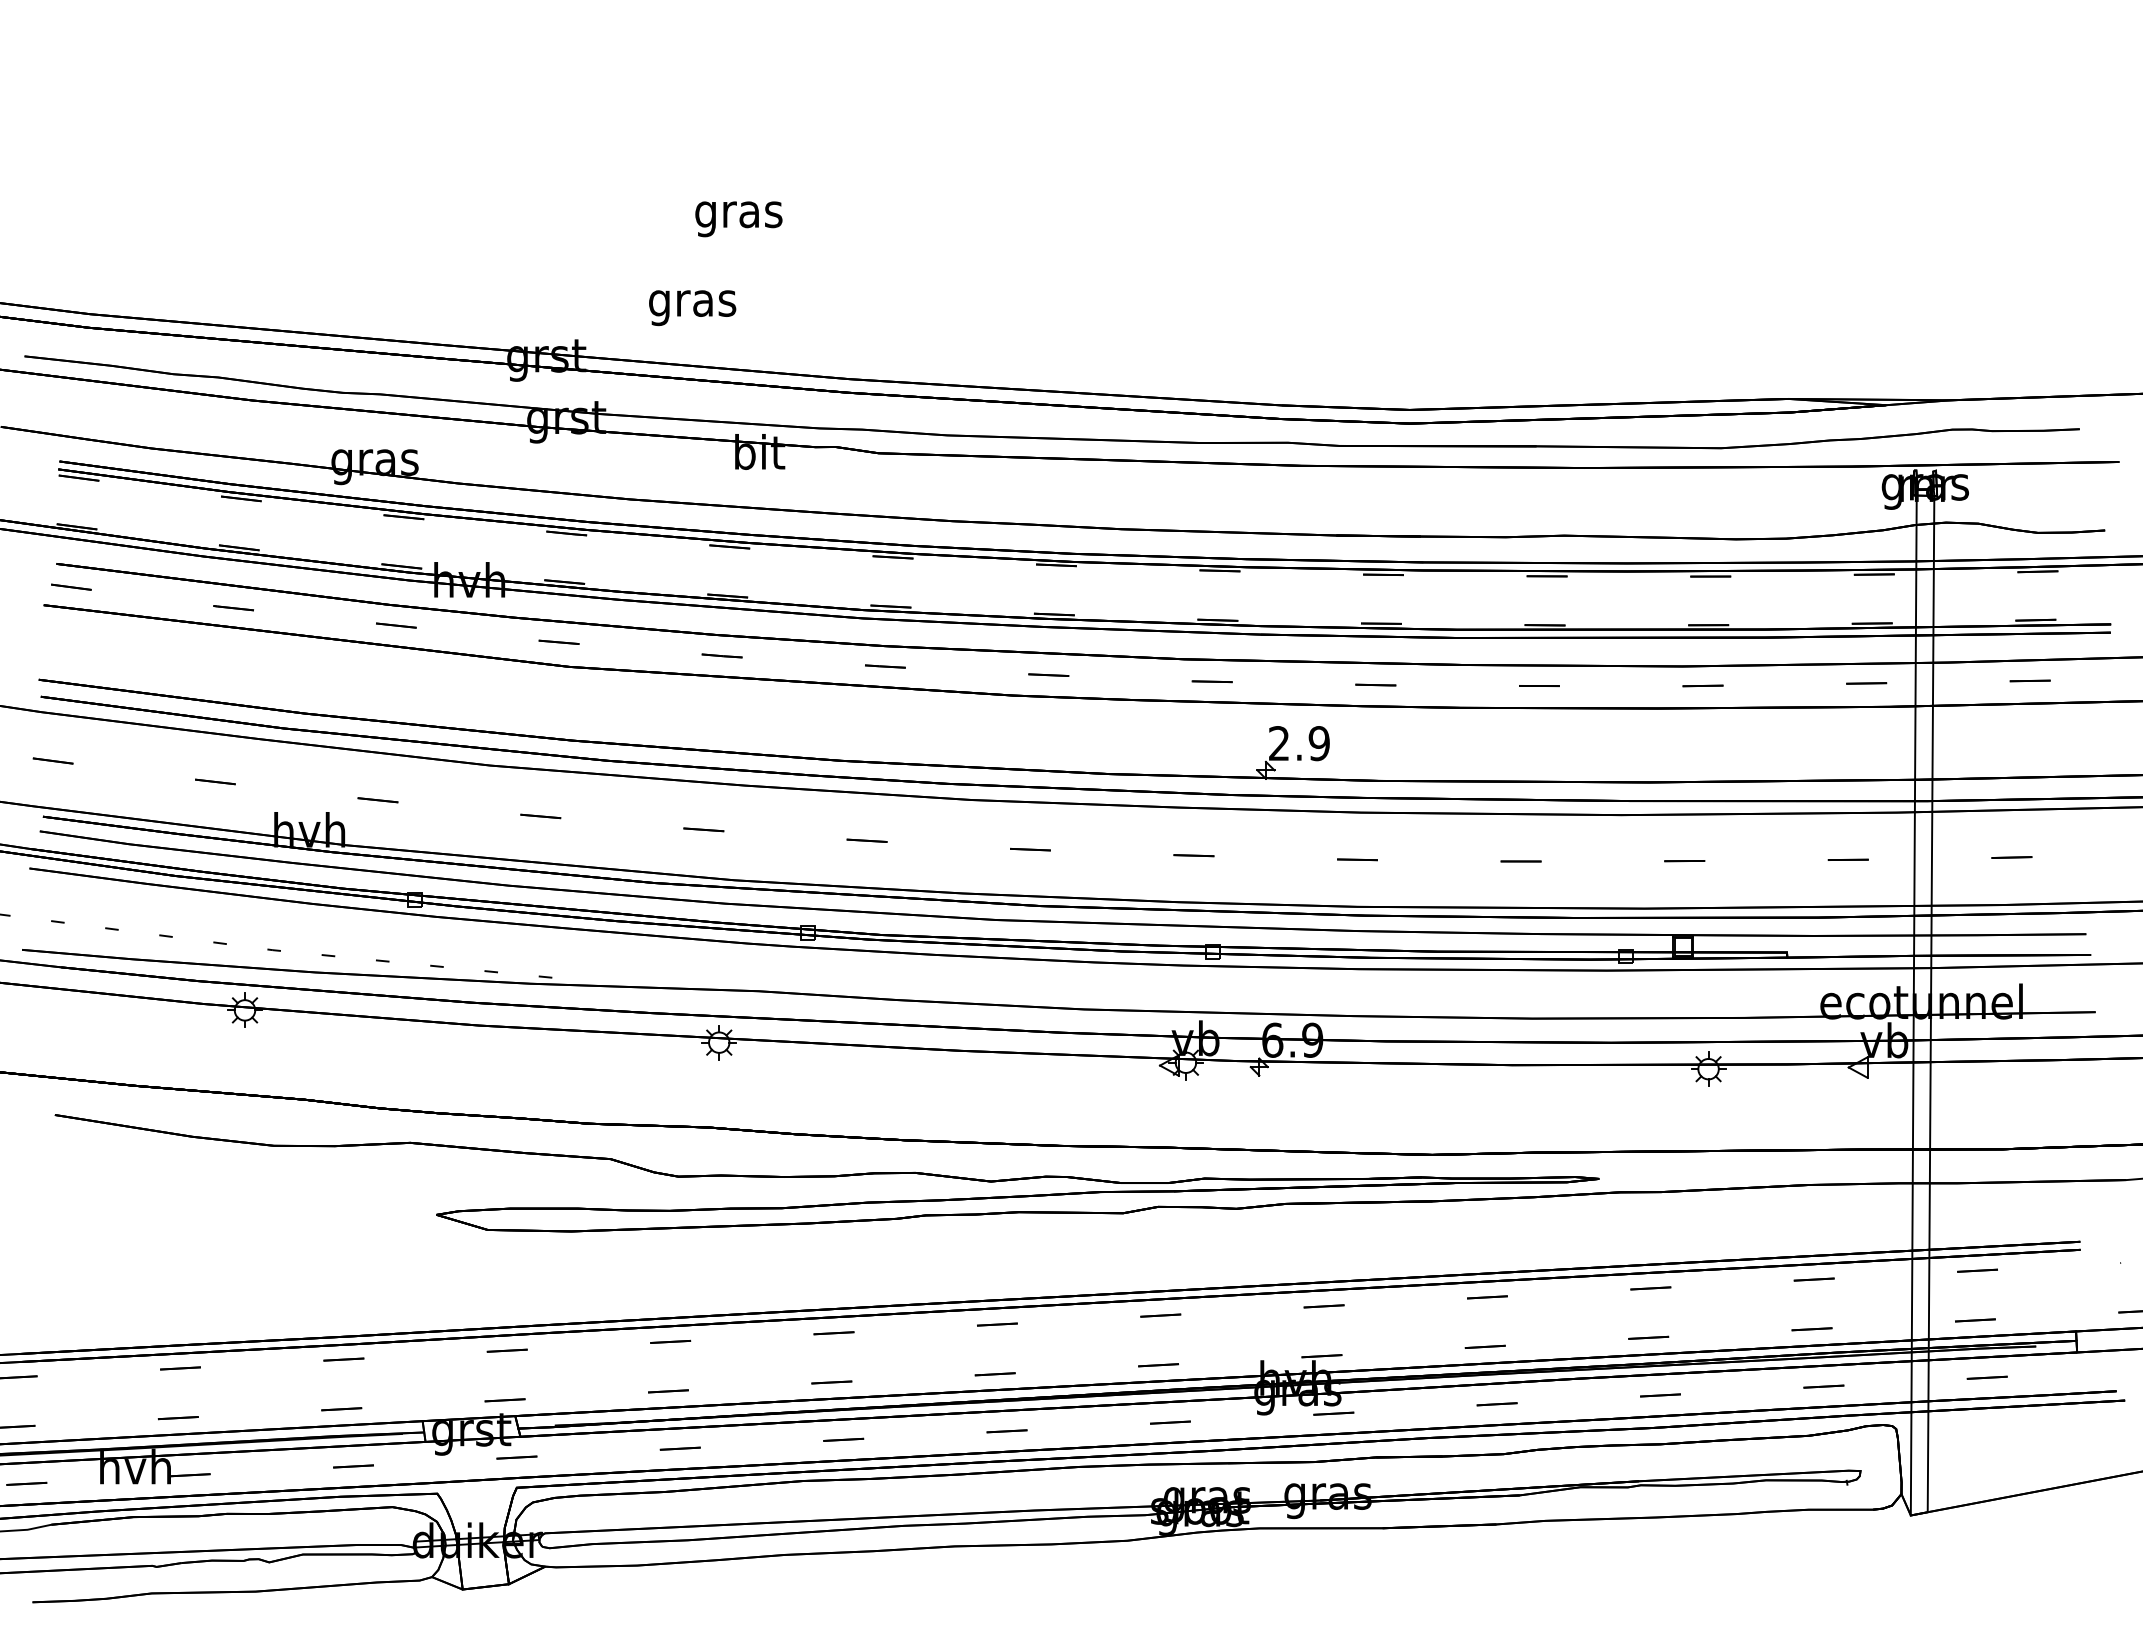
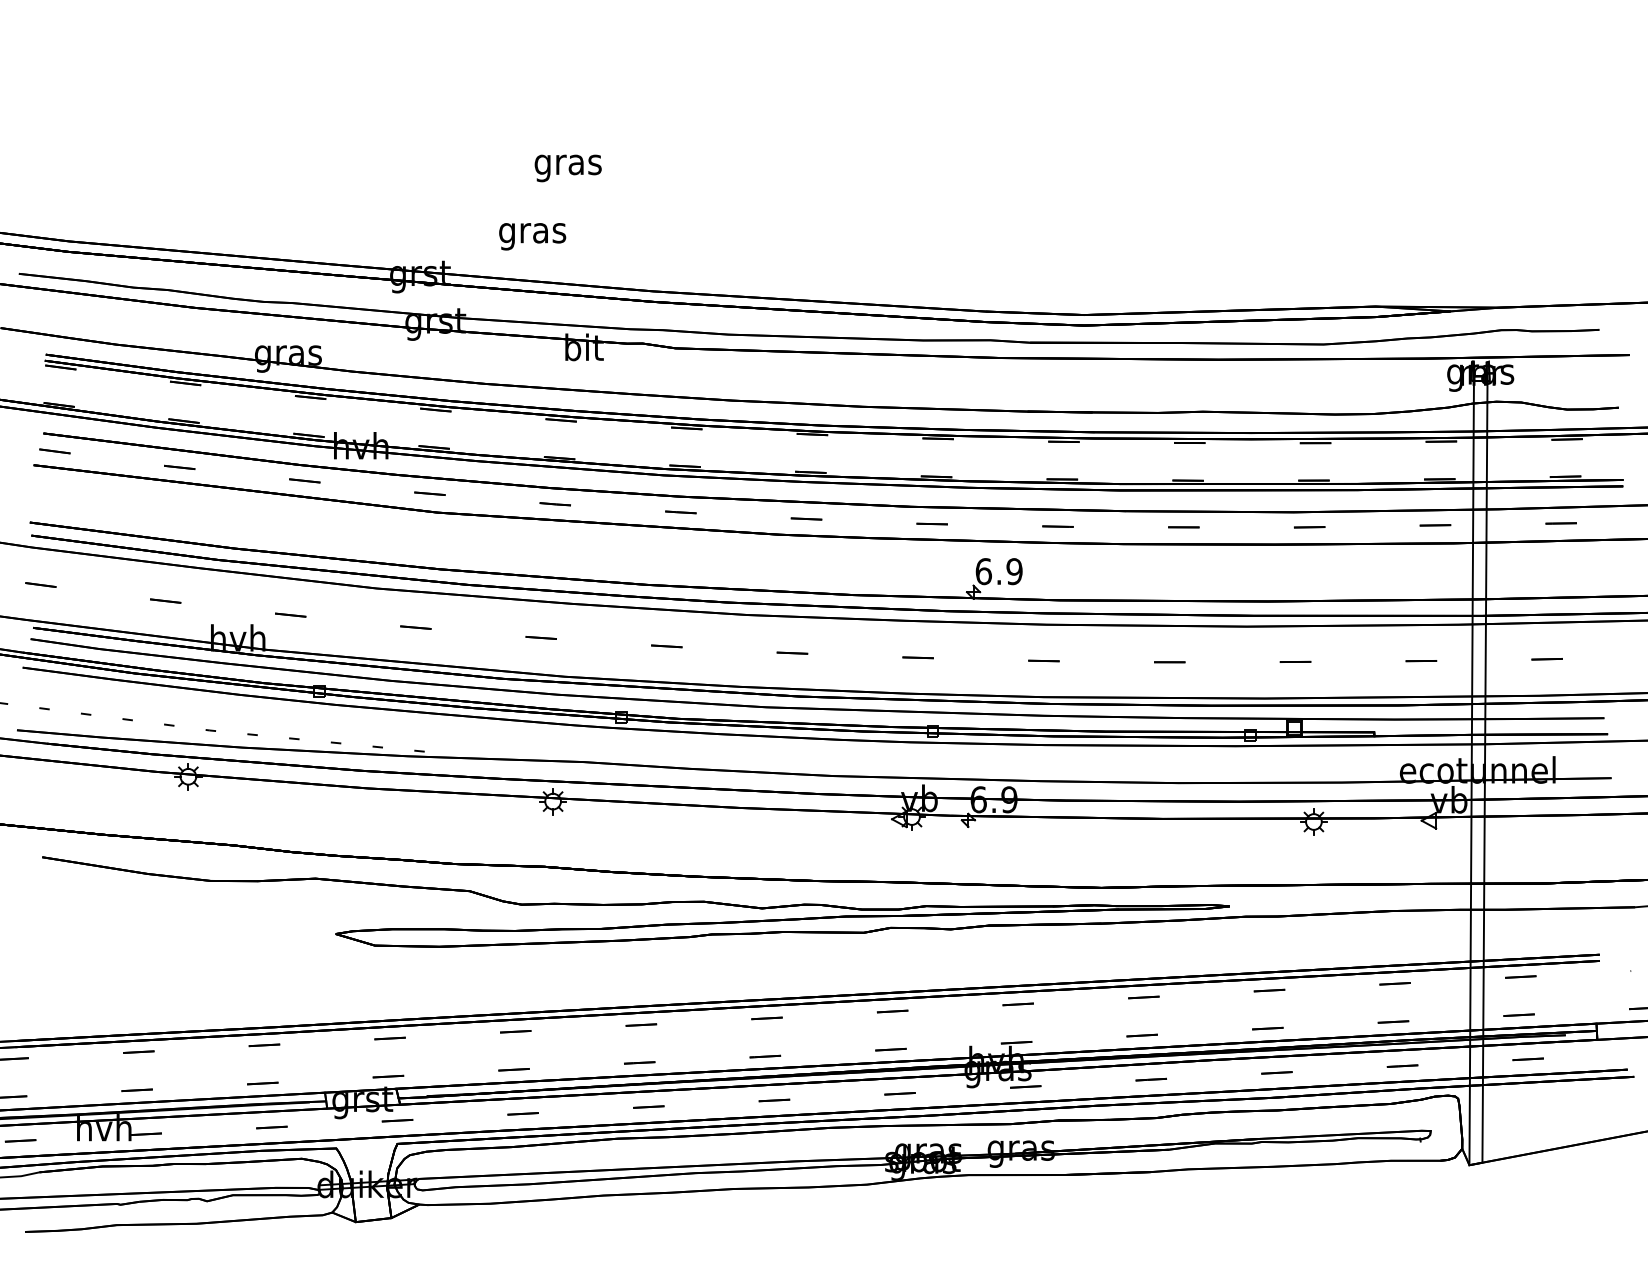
text: (1279, 743) -> (983, 571), 2.9 -> 6.9

